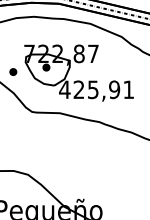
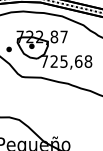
text: (96, 89) -> (66, 61), 425,91 -> 725,68

